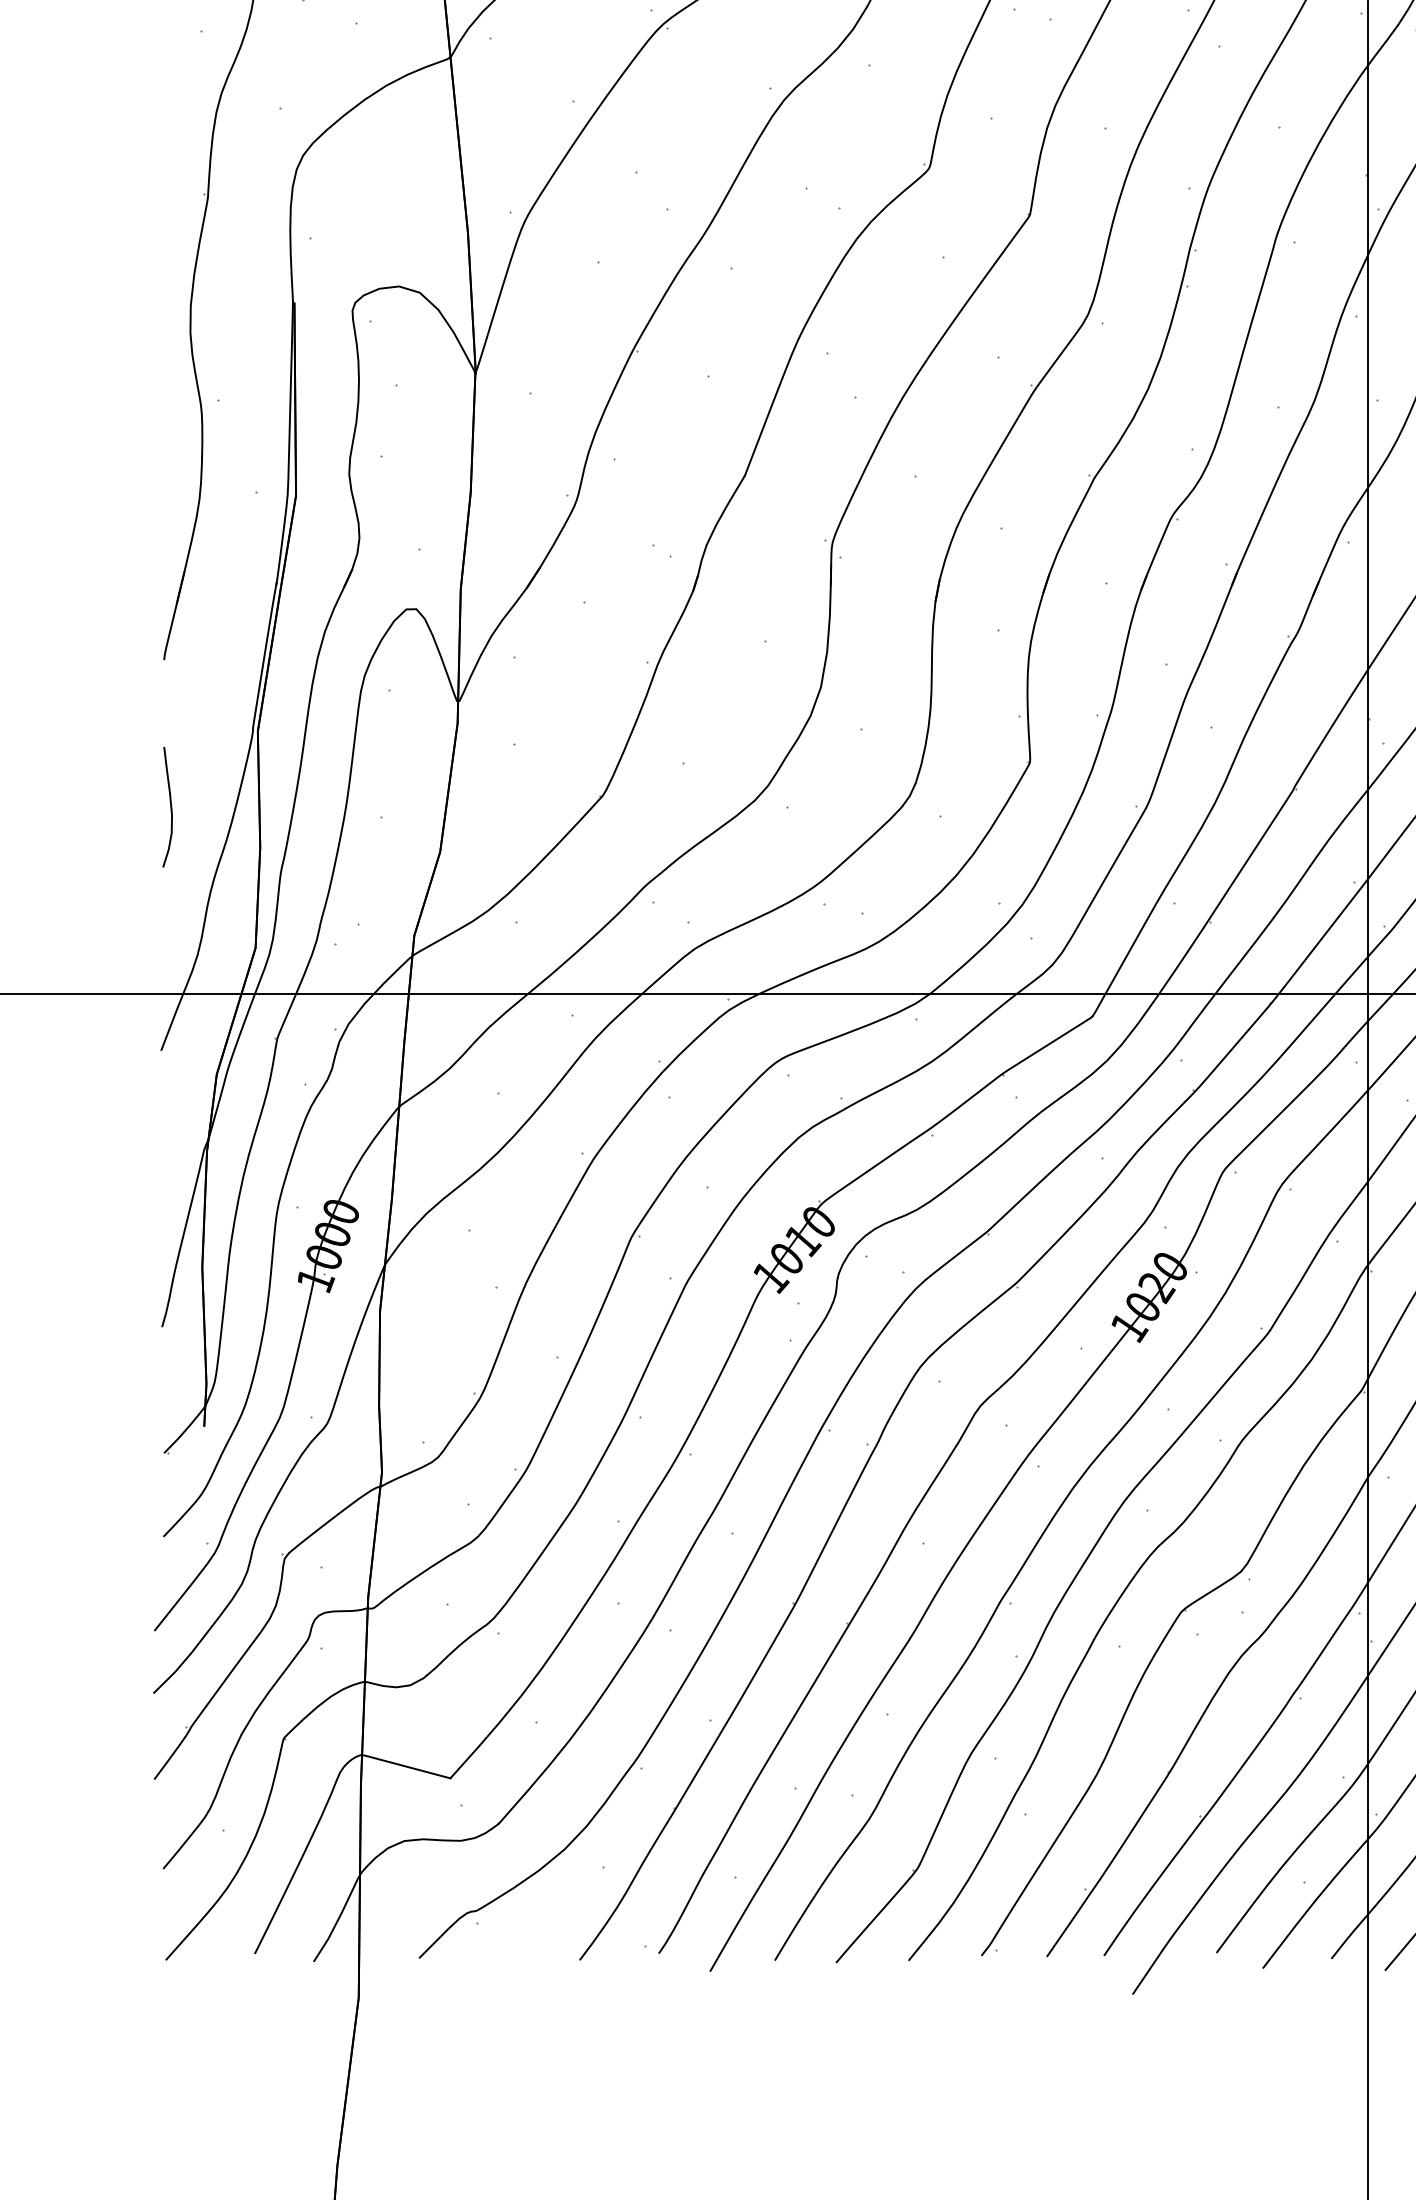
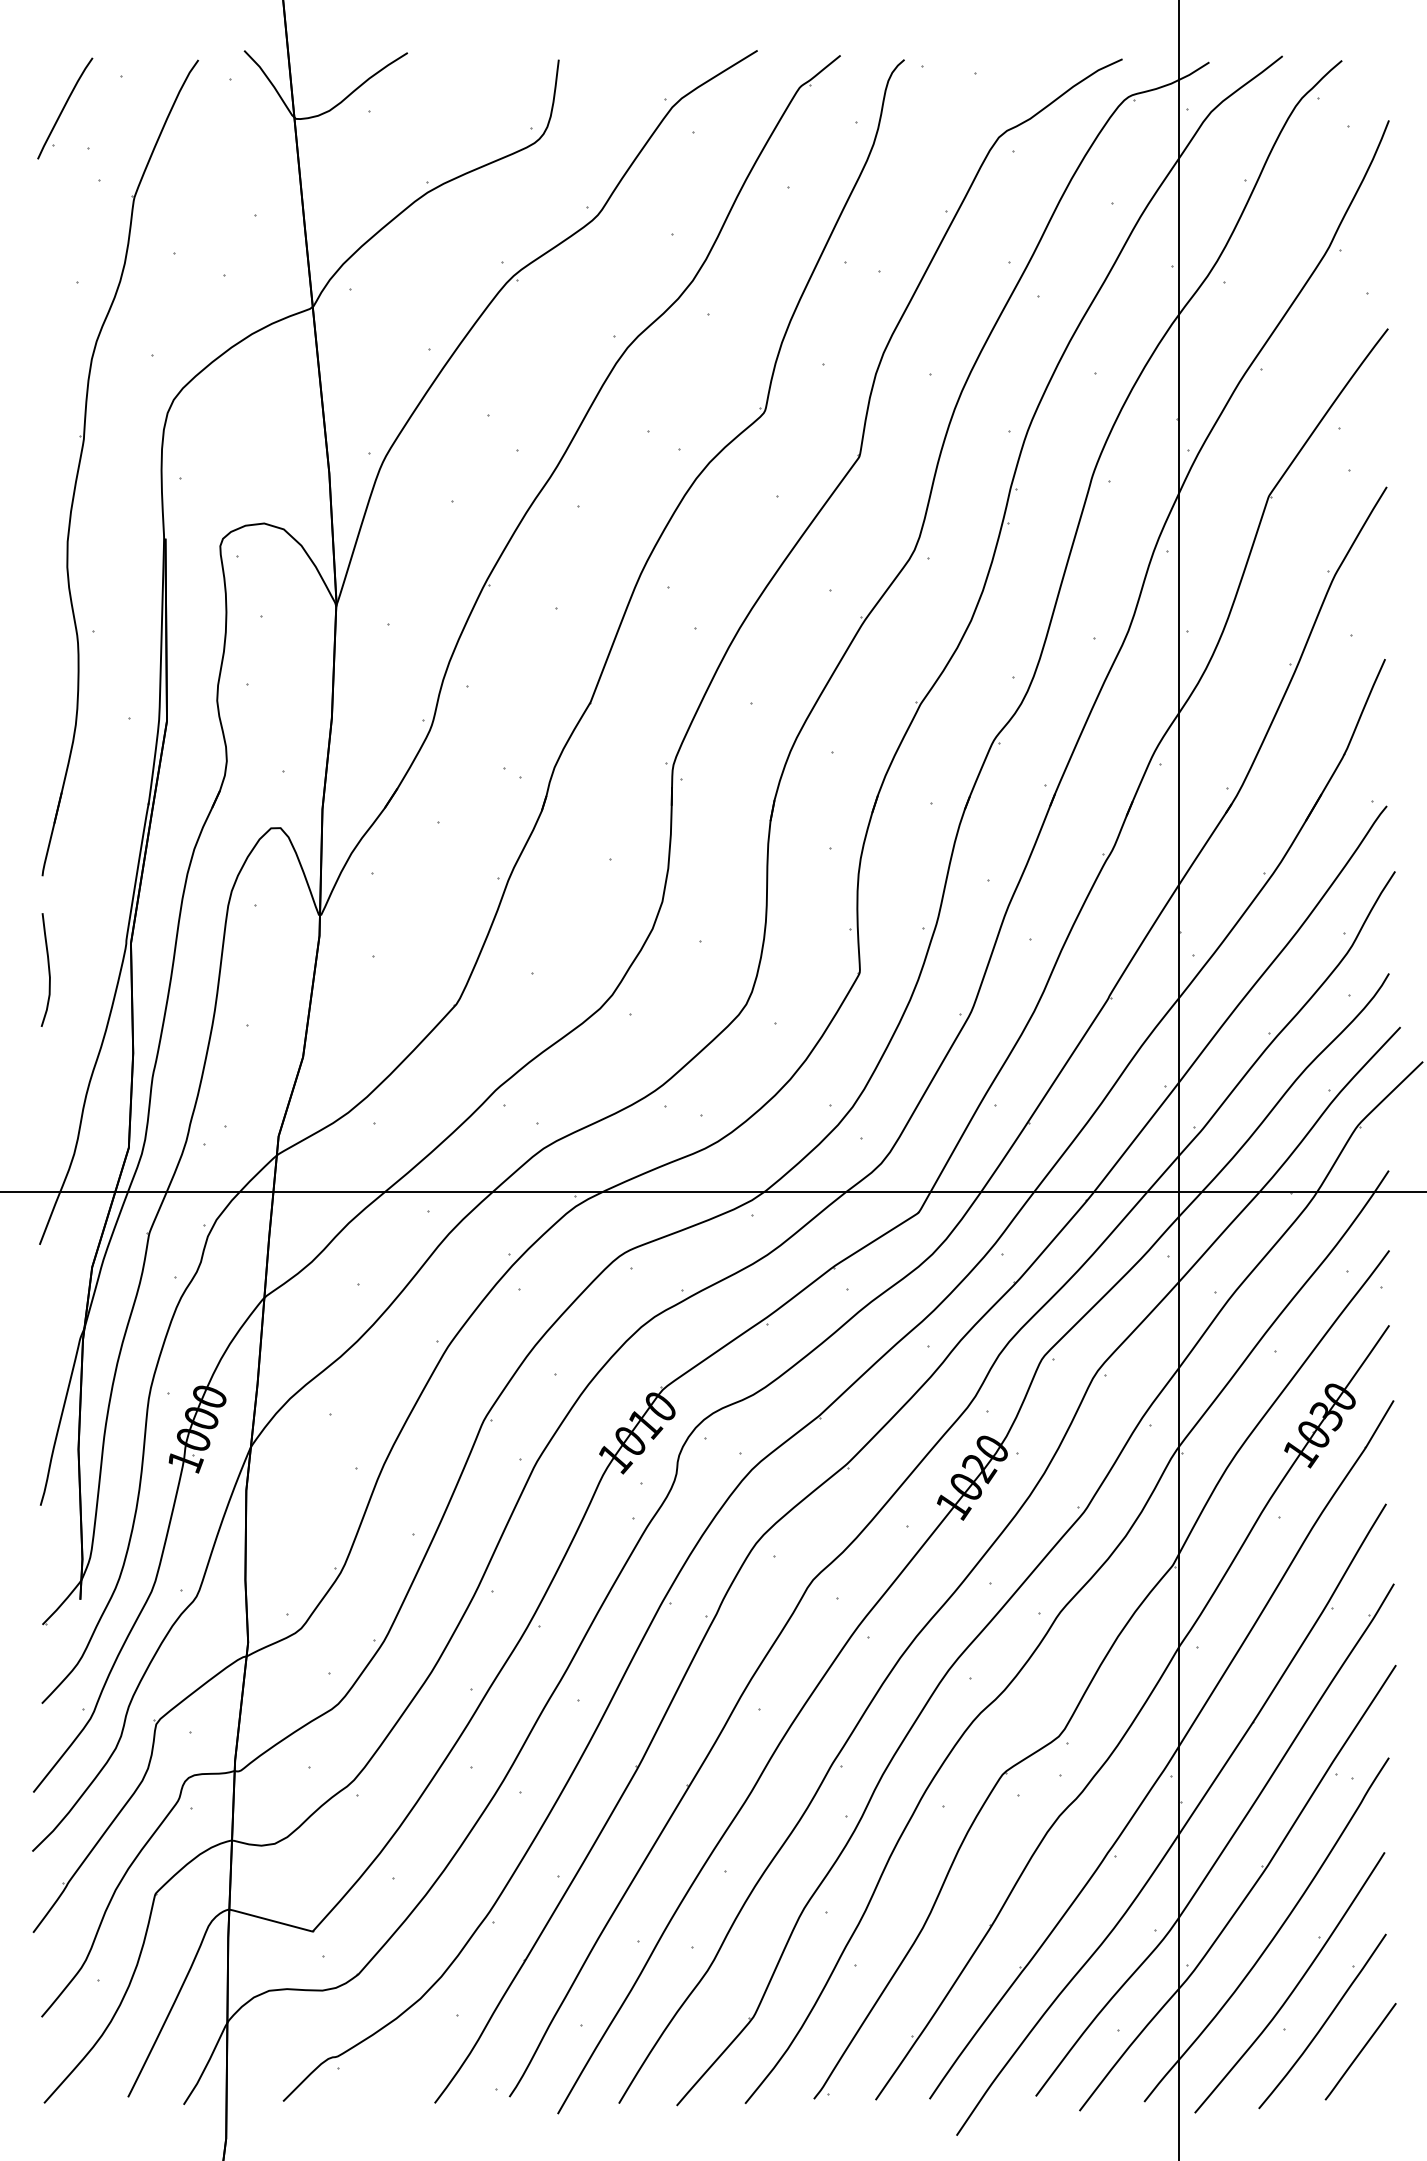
curve: (170, 806) -> (48, 969), moved

